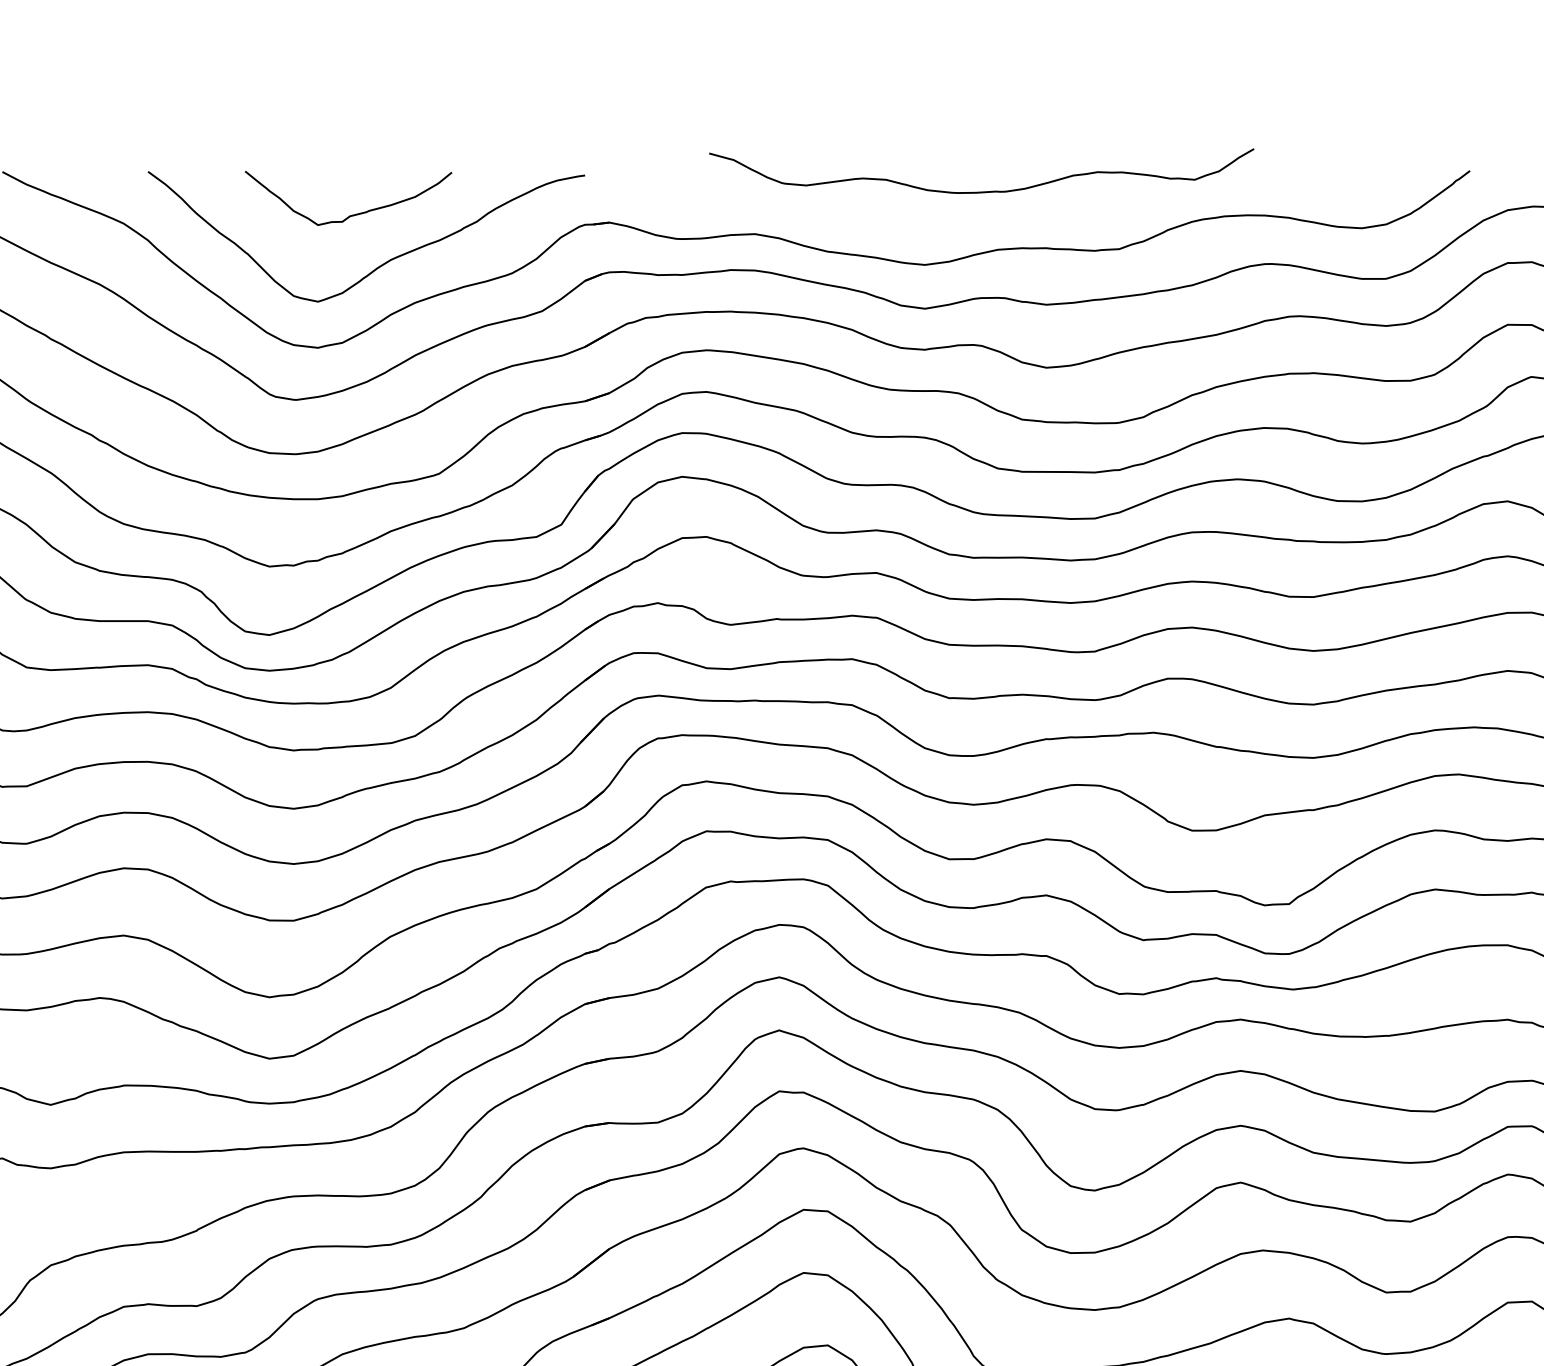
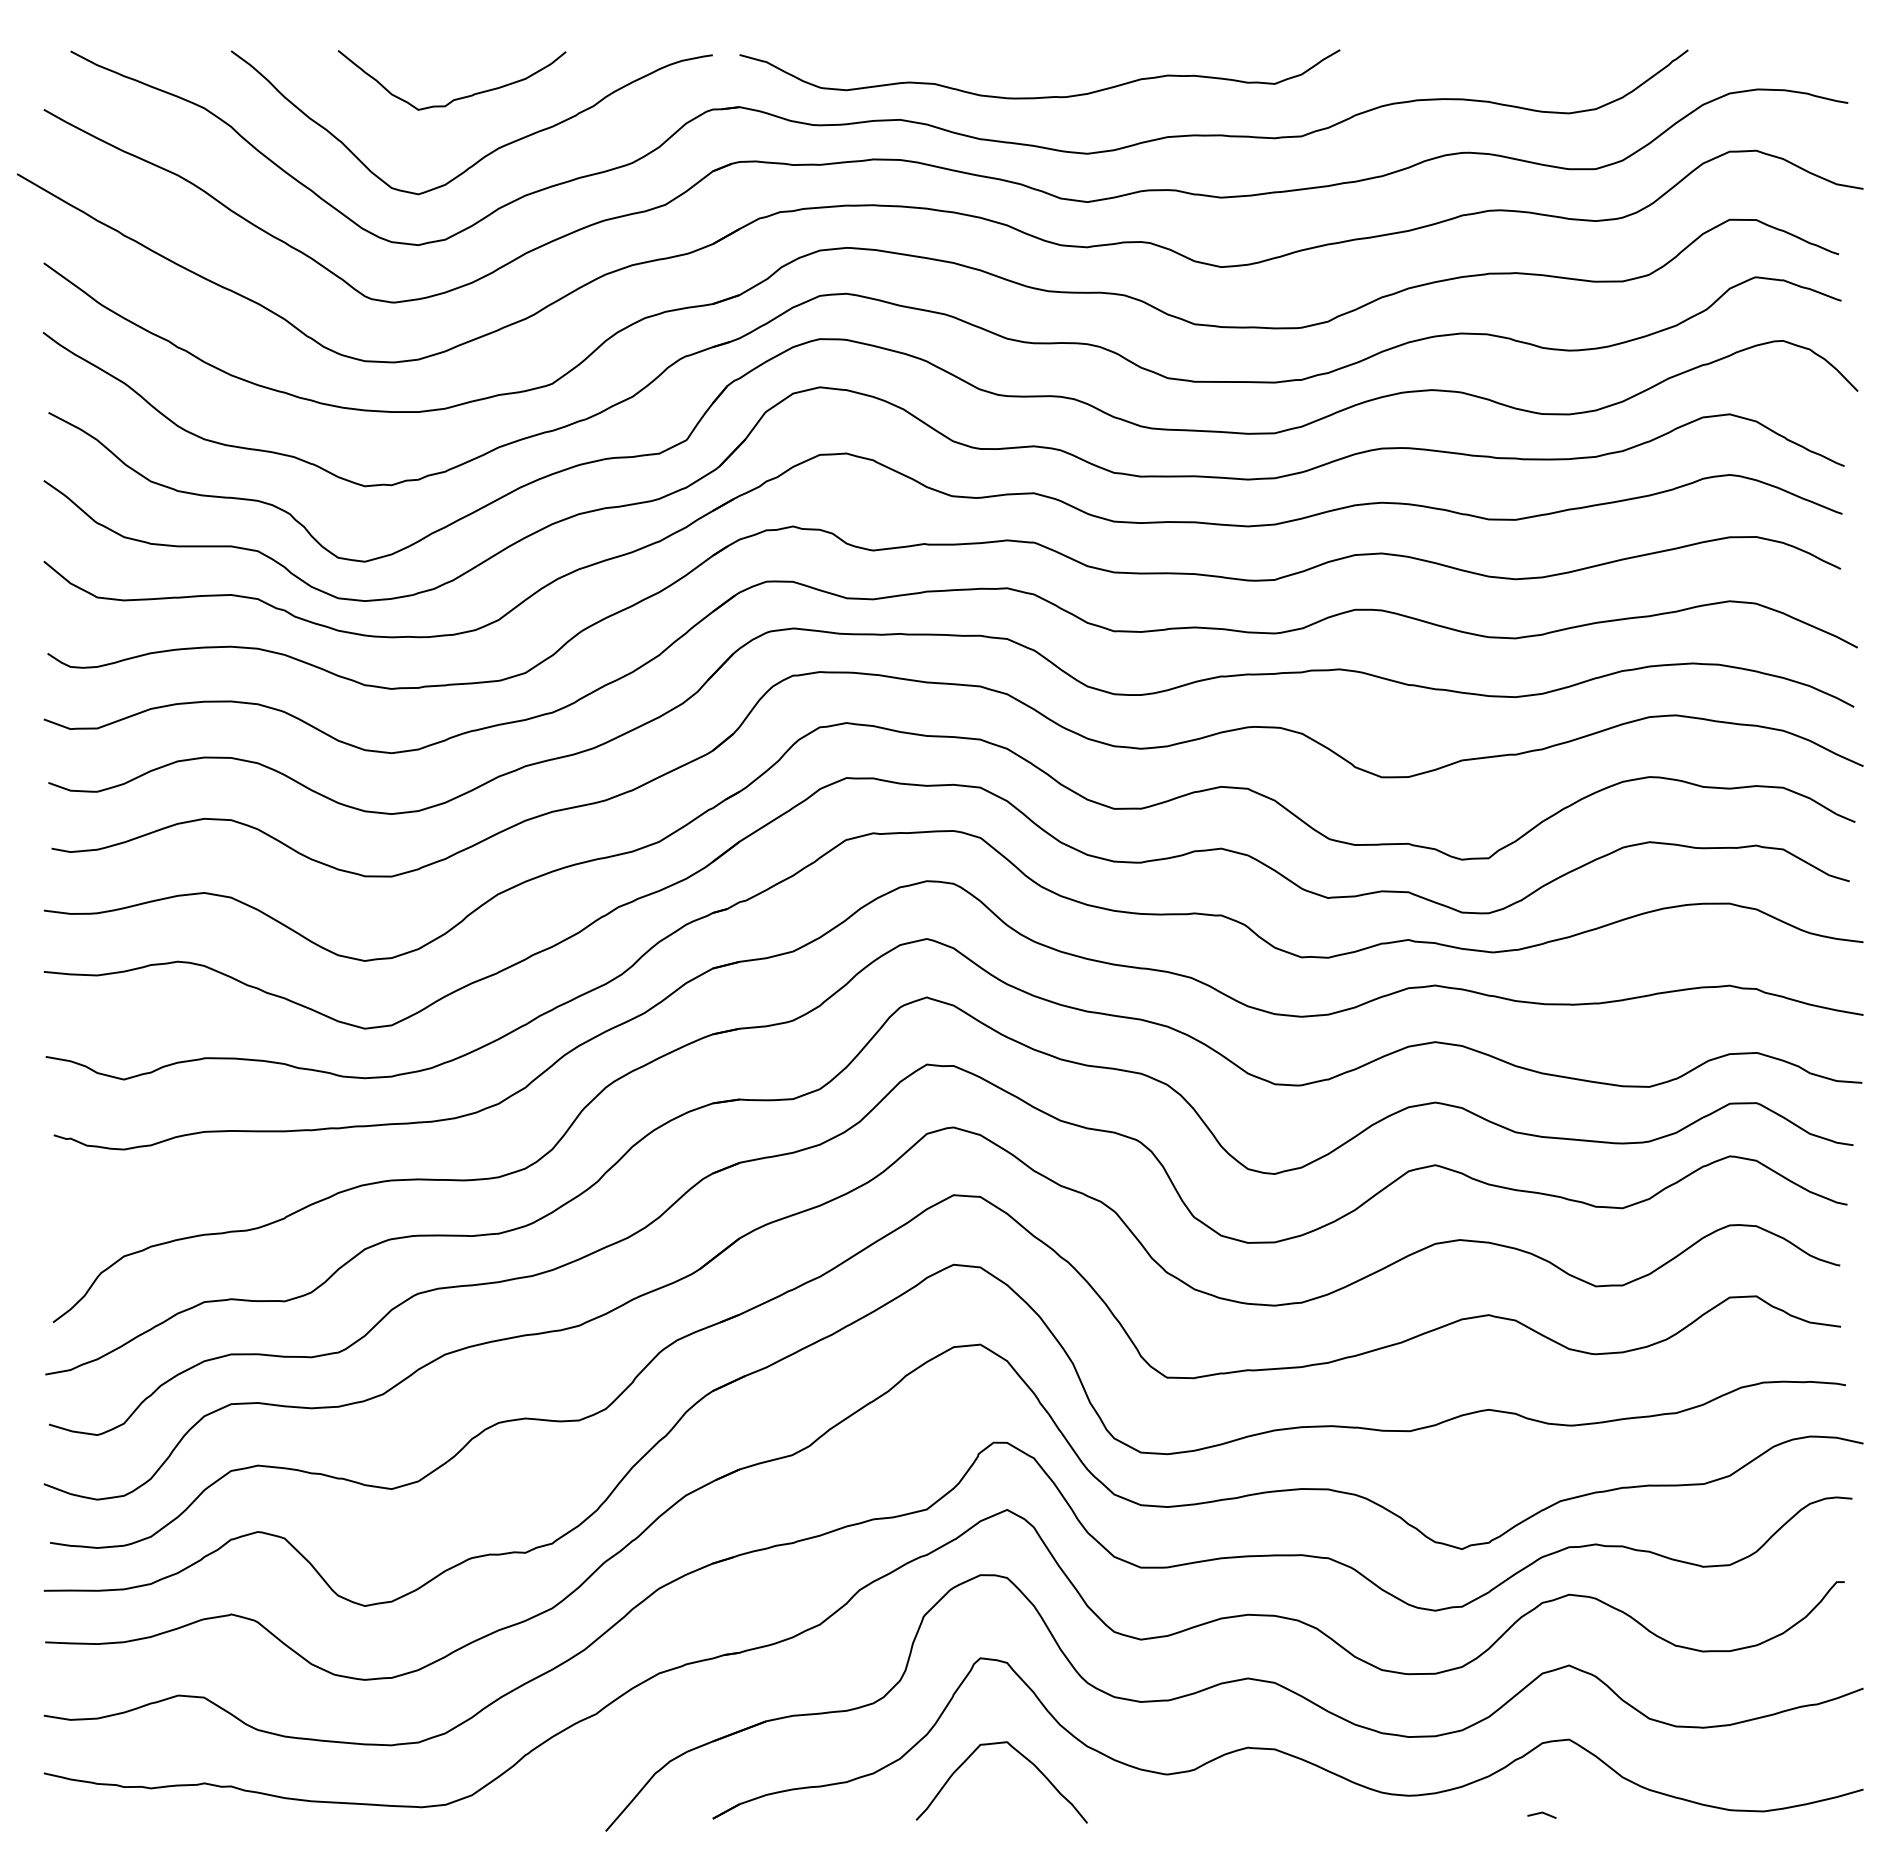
curve: (983, 191) -> (1041, 96), moved

